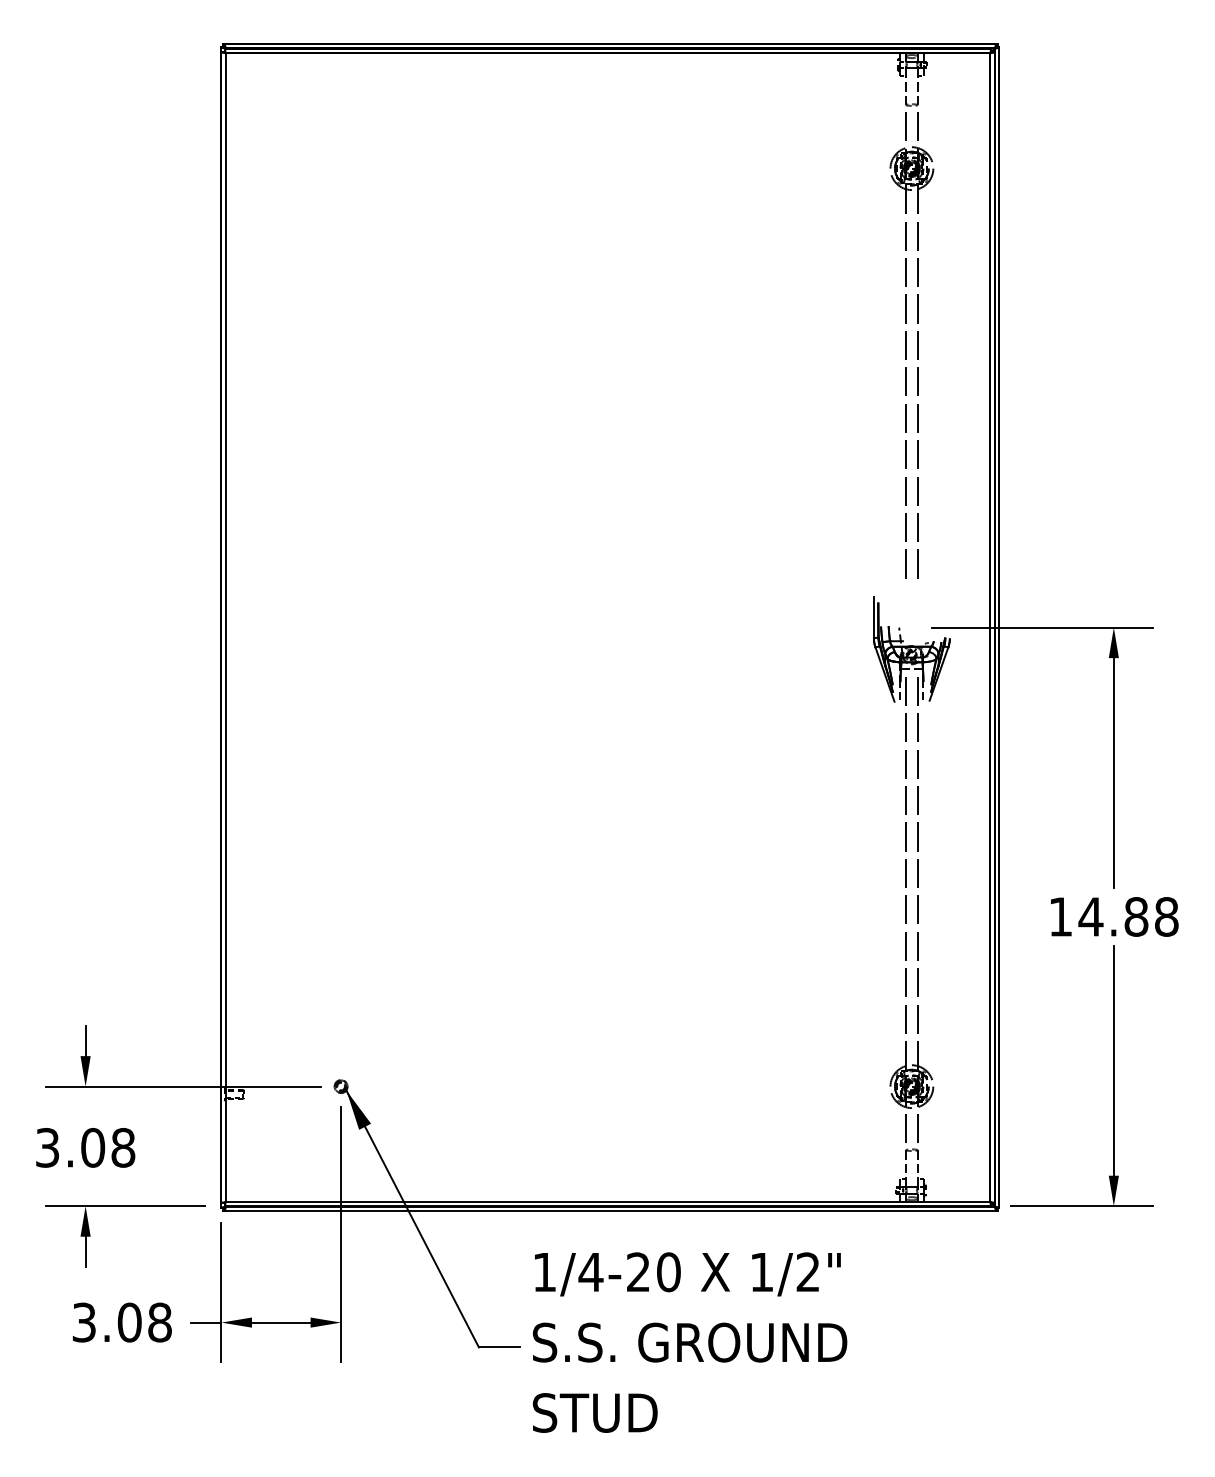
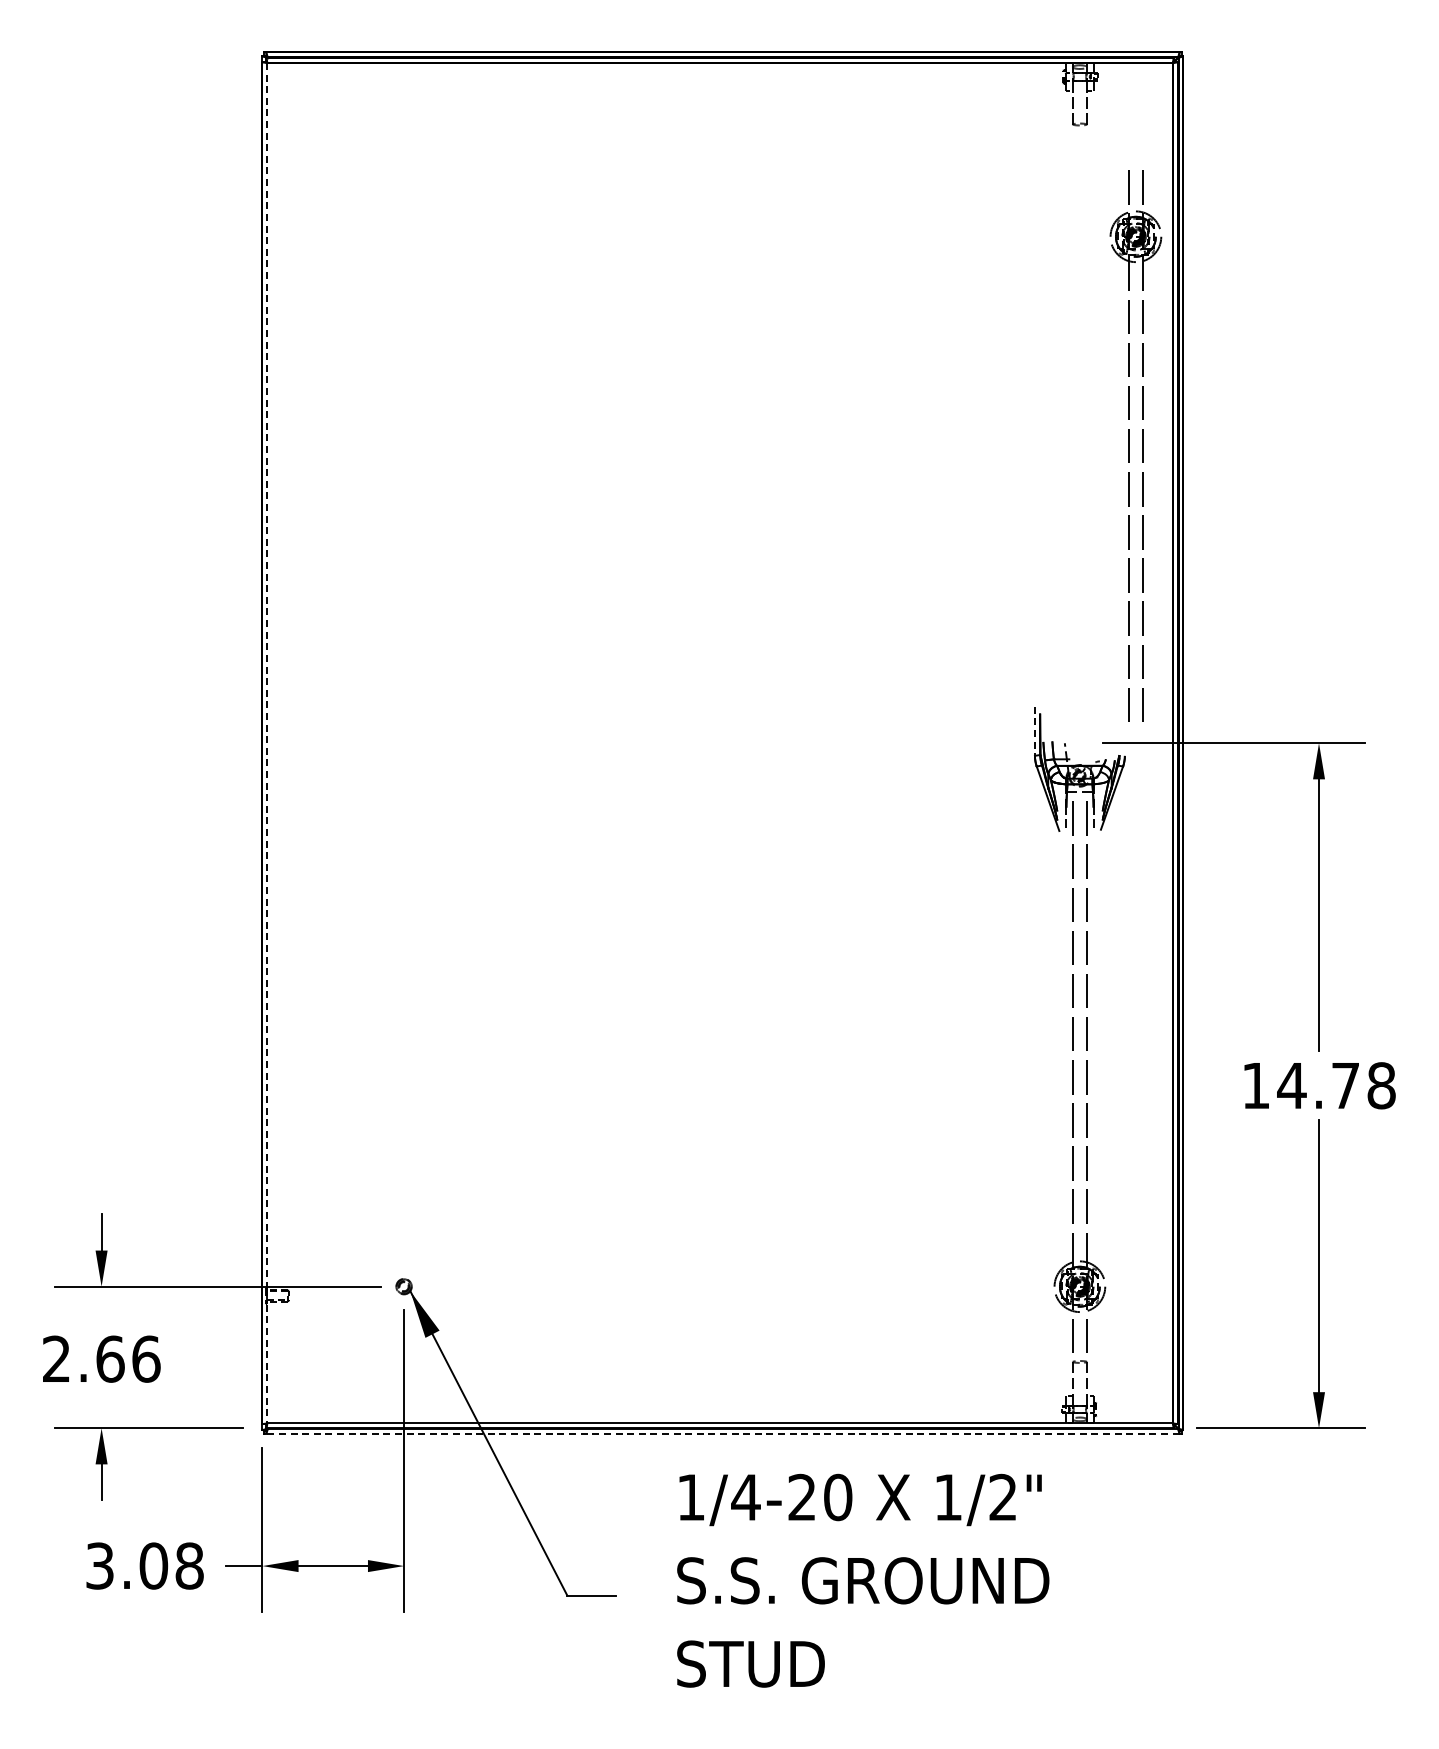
part: (911, 344) -> (1135, 445), moved
line: (873, 617) -> (1034, 731), solid -> dashed
line: (225, 627) -> (267, 743), solid -> dashed
text: (1136, 916) -> (1345, 1085), 14.88 -> 14.78
text: (85, 1147) -> (101, 1358), 3.08 -> 2.66
line: (610, 1211) -> (722, 1434), solid -> dashed
text: (690, 1342) -> (863, 1580), moved

